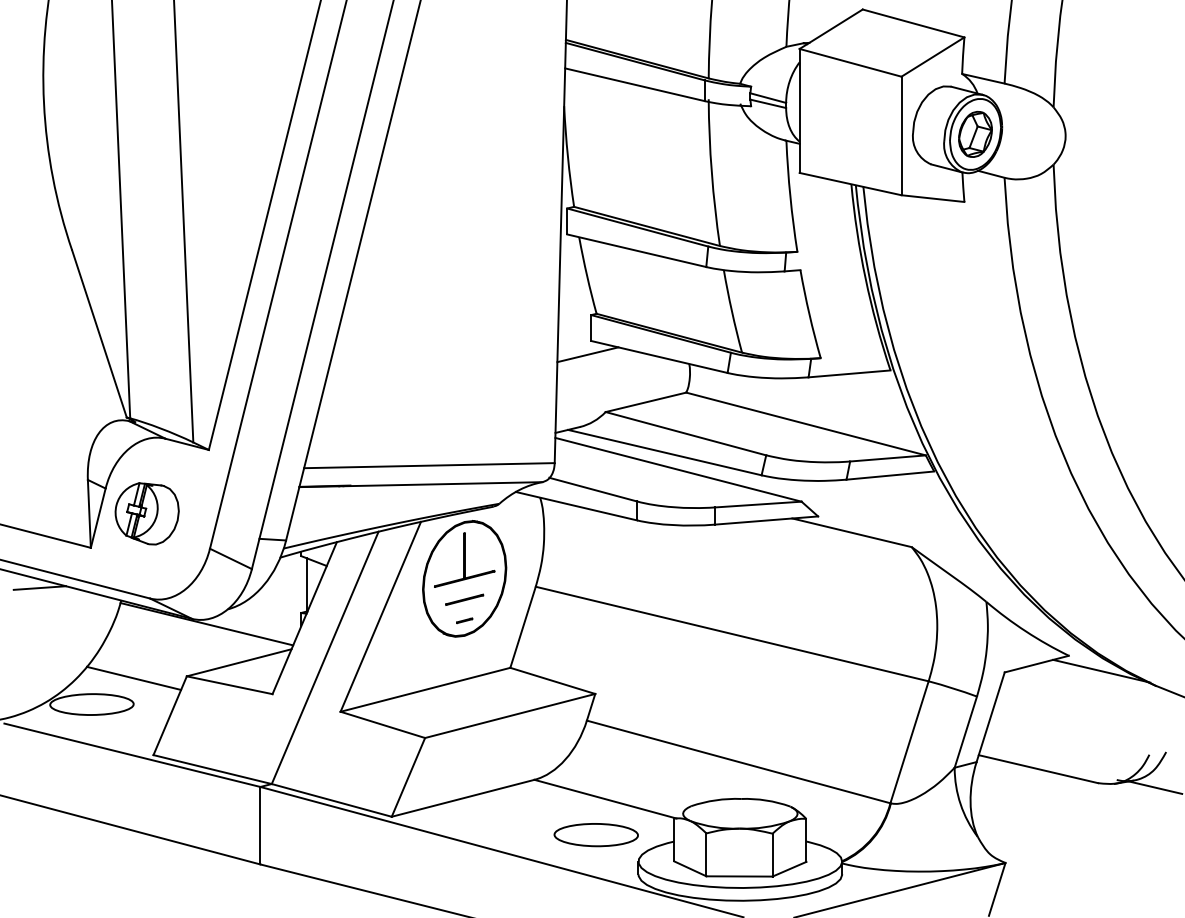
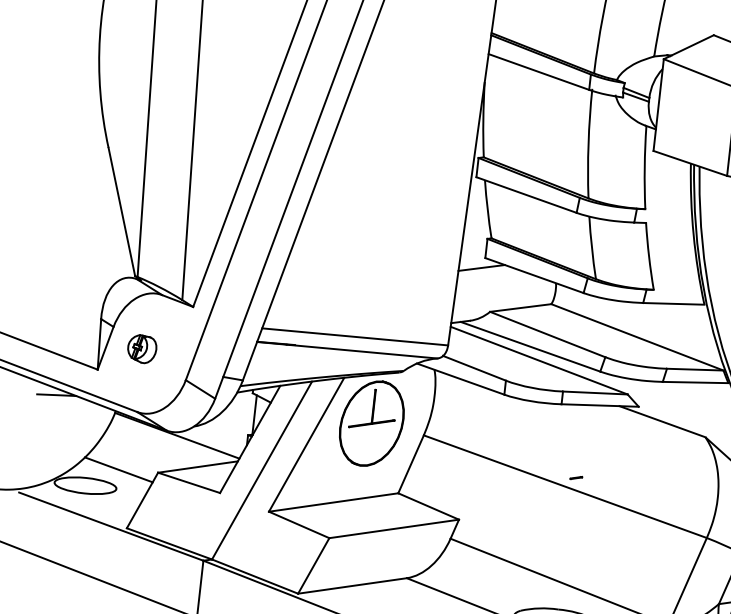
part: (146, 513) -> (141, 348), size x0.6
line: (464, 599) -> (370, 438), removed
line: (464, 620) -> (576, 477), moved

